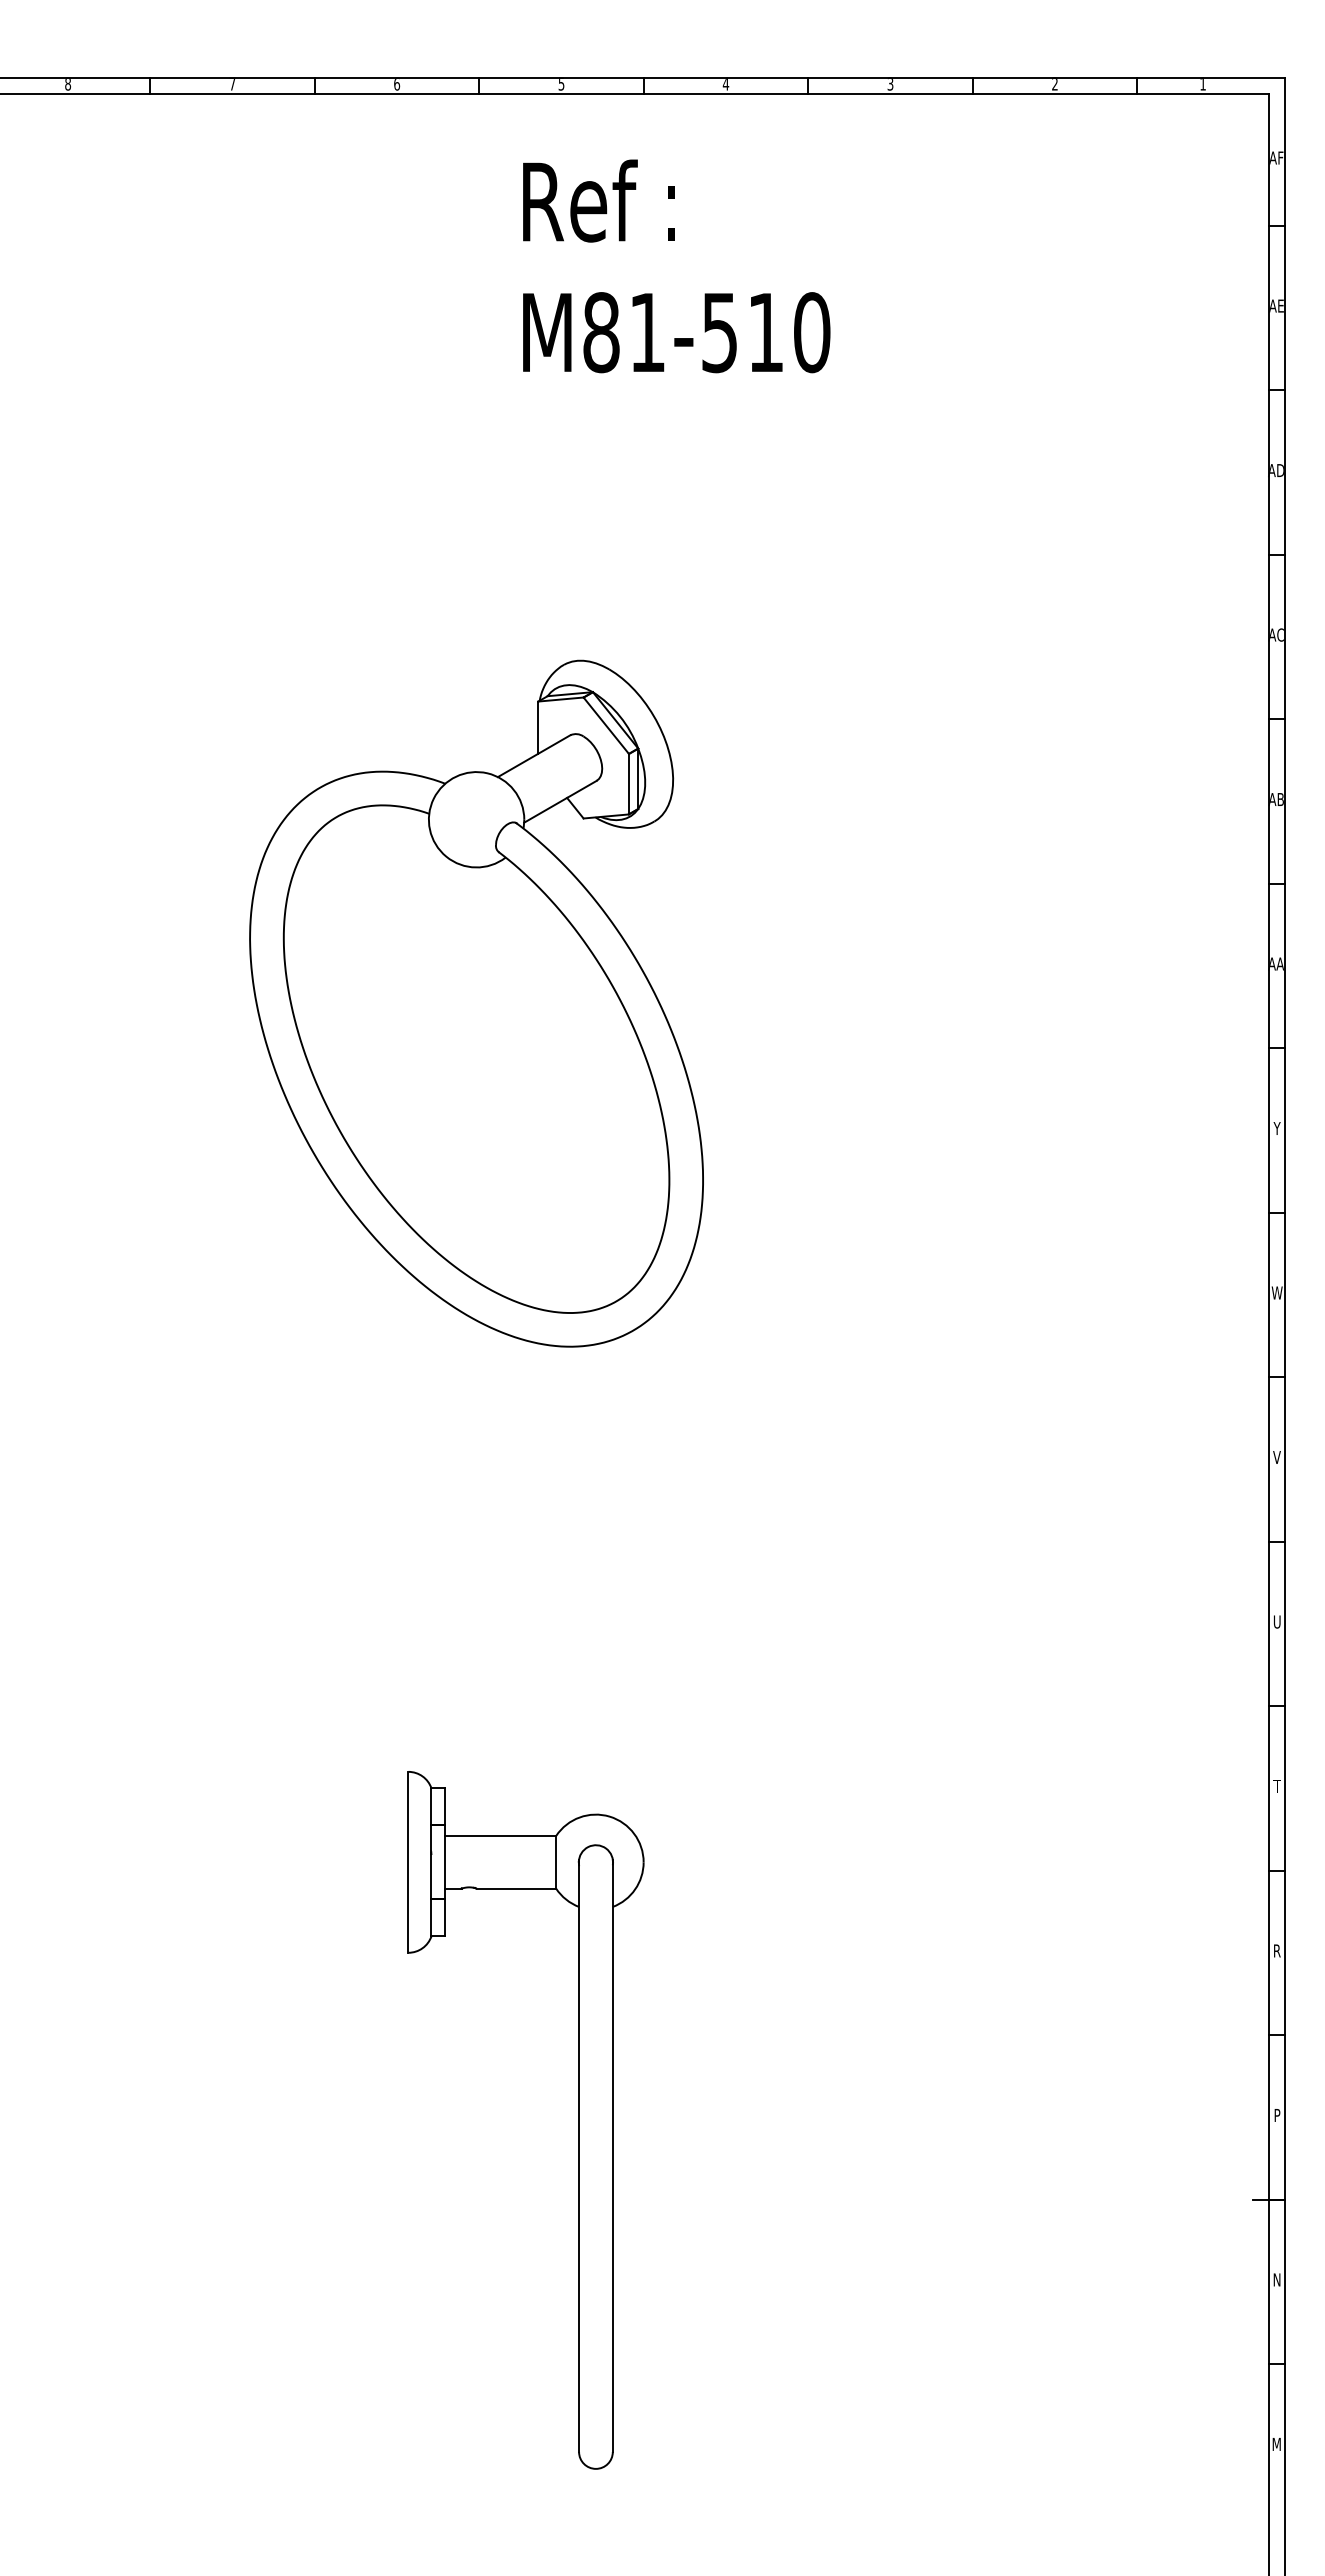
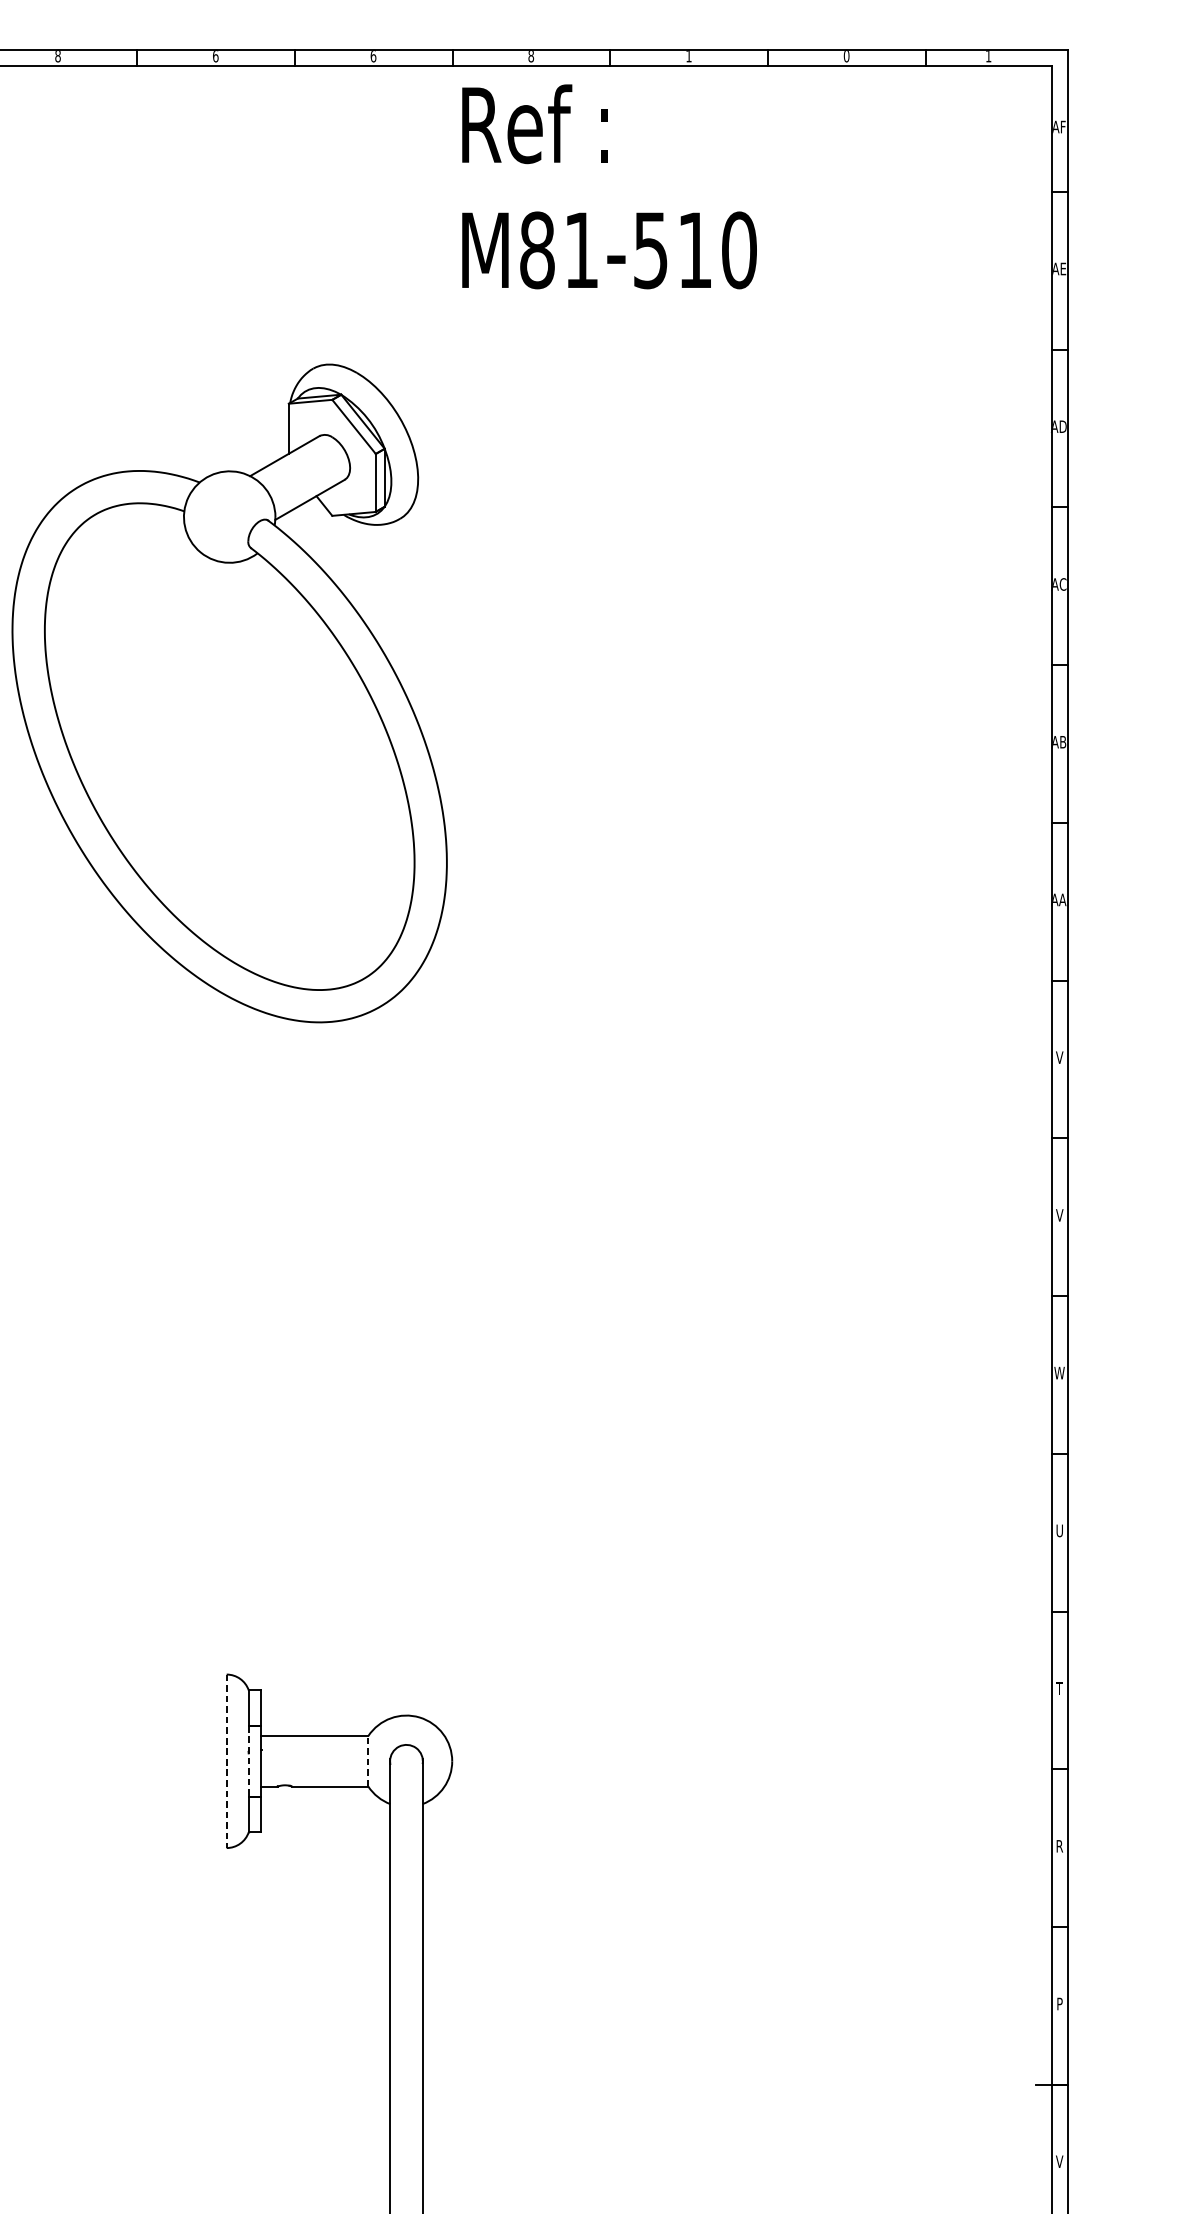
text: (232, 84) -> (57, 56), 7 -> 8
text: (561, 84) -> (373, 56), 5 -> 6
text: (725, 84) -> (530, 56), 4 -> 8
text: (890, 84) -> (688, 56), 3 -> 1
text: (1054, 84) -> (846, 56), 2 -> 0
text: (676, 266) -> (609, 186), moved
part: (476, 1003) -> (229, 693), moved
text: (1276, 1128) -> (1059, 1057), Y -> V
text: (1276, 1292) -> (1059, 1214), W -> V
text: (1276, 1457) -> (1059, 1373), V -> W
line: (556, 1861) -> (368, 1760), solid -> dashed
line: (408, 1862) -> (226, 1761), solid -> dashed
line: (431, 1862) -> (248, 1761), solid -> dashed
text: (1276, 2279) -> (1059, 2161), N -> V

